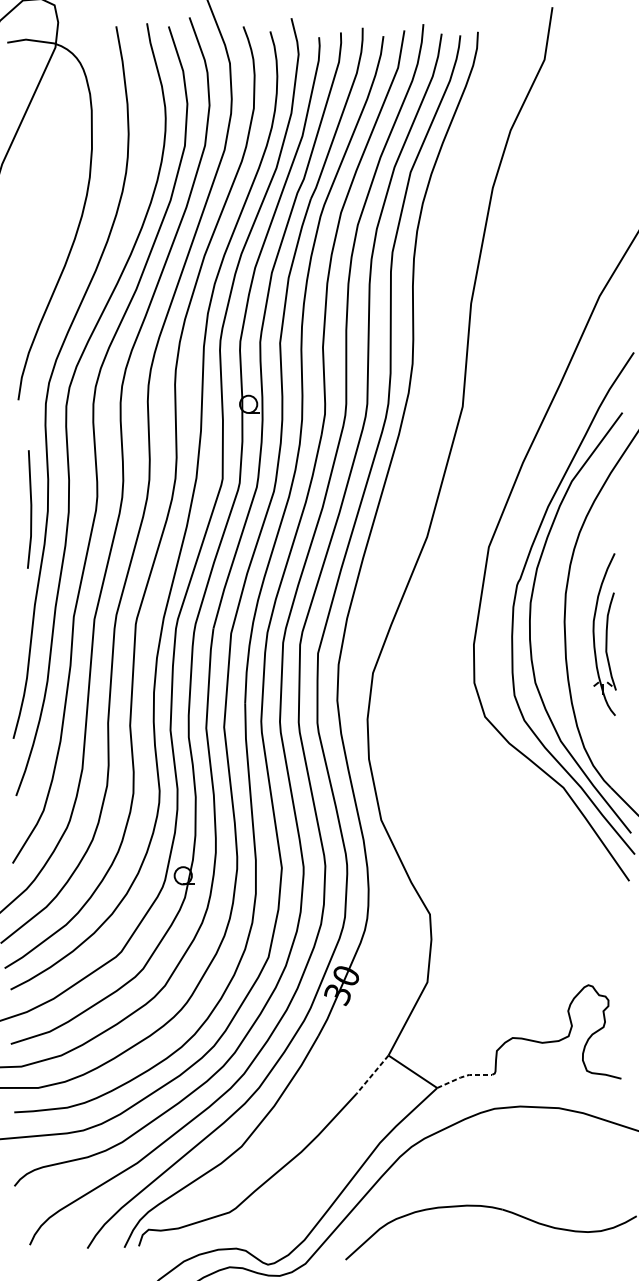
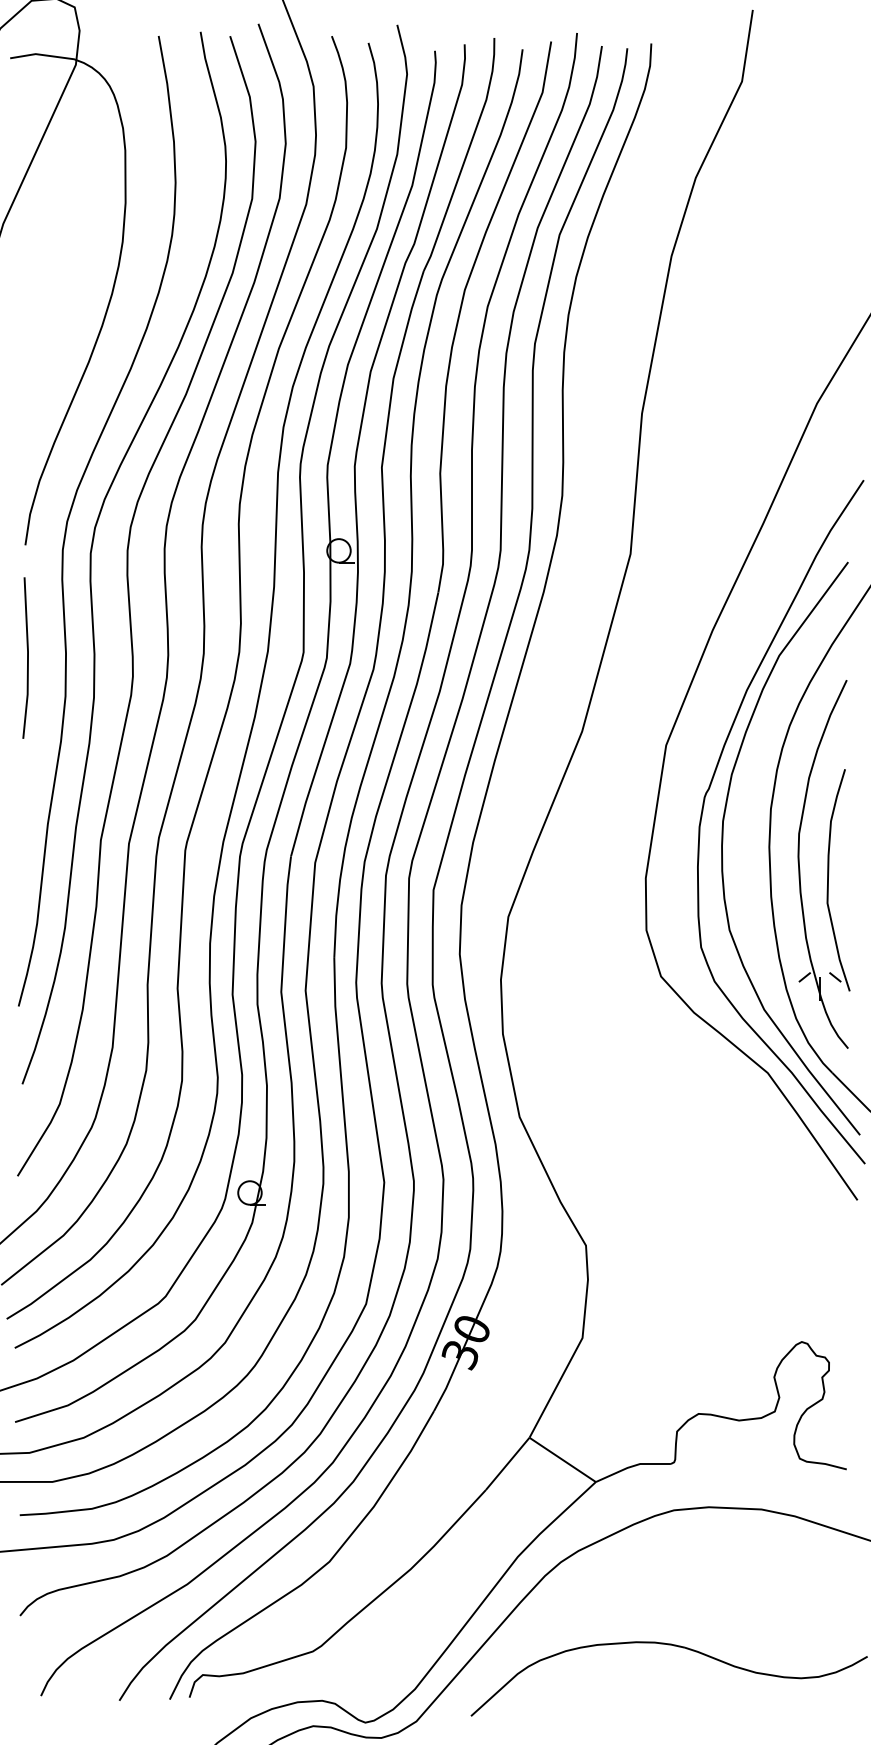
line: (30, 509) -> (27, 657), moved
part: (604, 634) -> (823, 864), size x1.67
line: (372, 1075) -> (507, 1464), dashed -> solid
line: (464, 1076) -> (632, 1466), dashed -> solid

